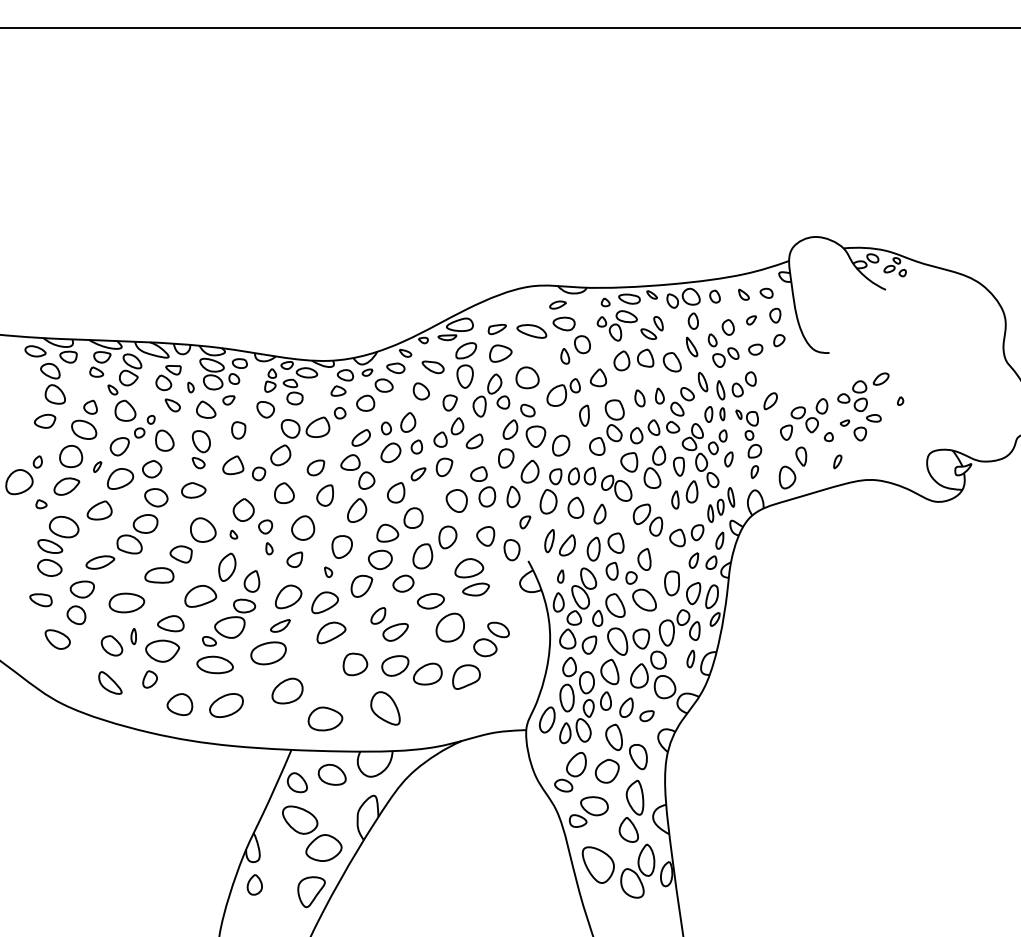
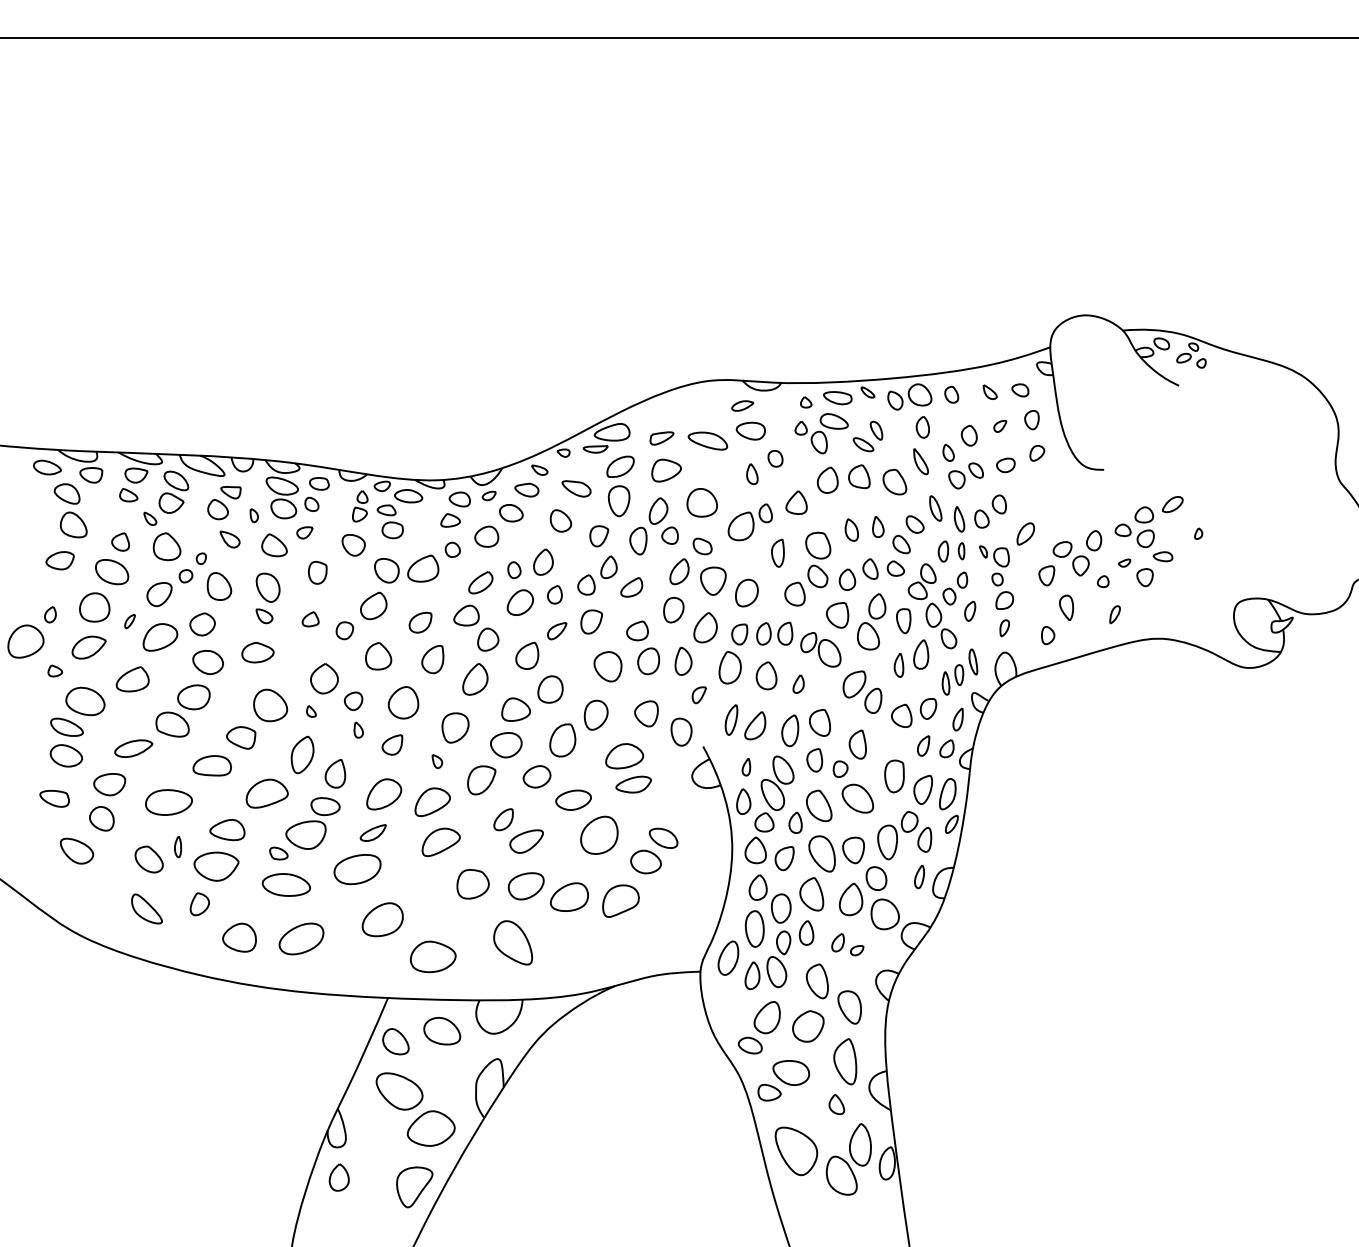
part: (582, 344) -> (775, 458), size x0.7
part: (233, 465) -> (310, 619), size x0.6
part: (787, 477) -> (1048, 635), size x0.6
part: (599, 513) -> (797, 683), size x0.7
part: (636, 709) -> (847, 944), size x0.7
part: (628, 829) -> (836, 1103), size x0.6

